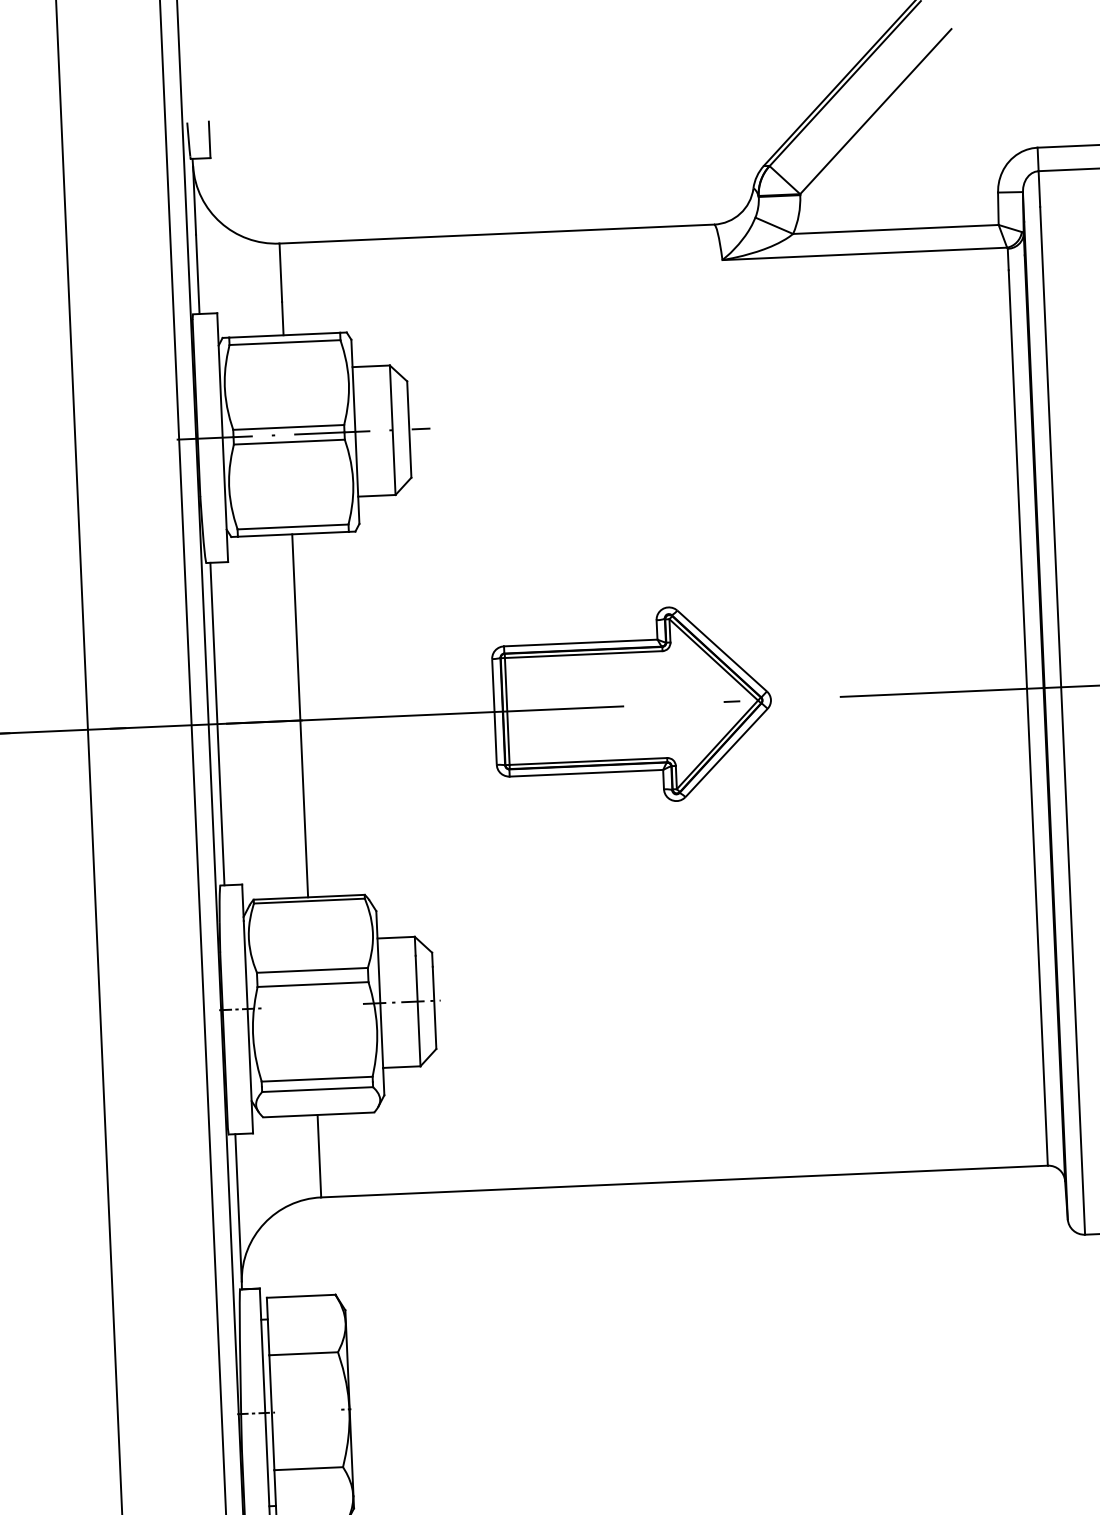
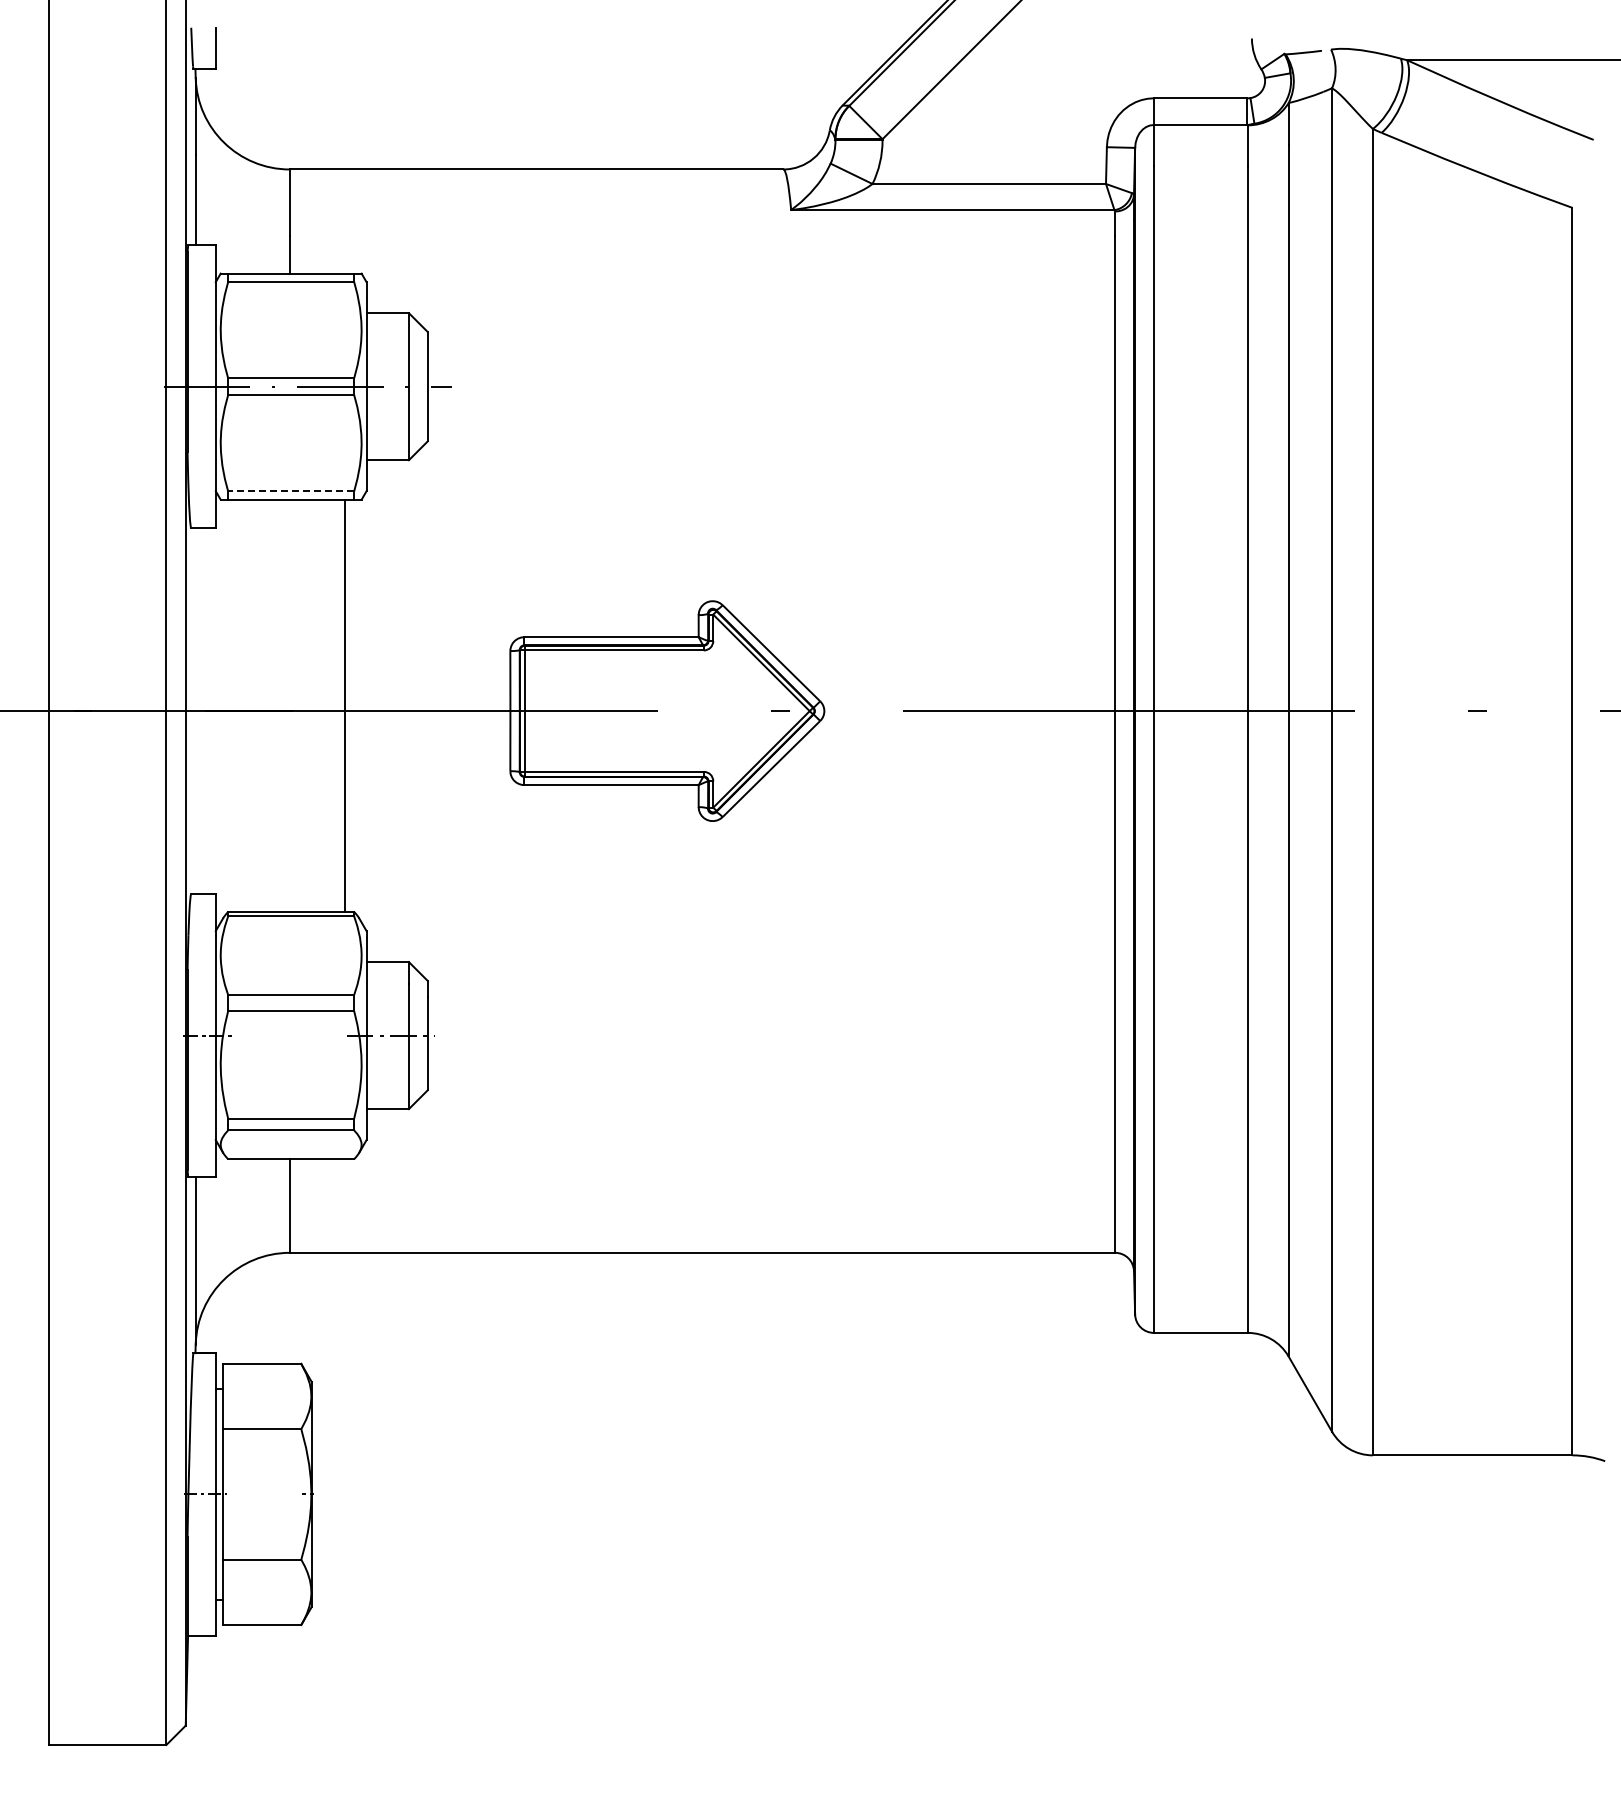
line: (292, 527) -> (290, 491), solid -> dashed
line: (299, 715) -> (344, 705), moved
line: (217, 723) -> (195, 710), removed

